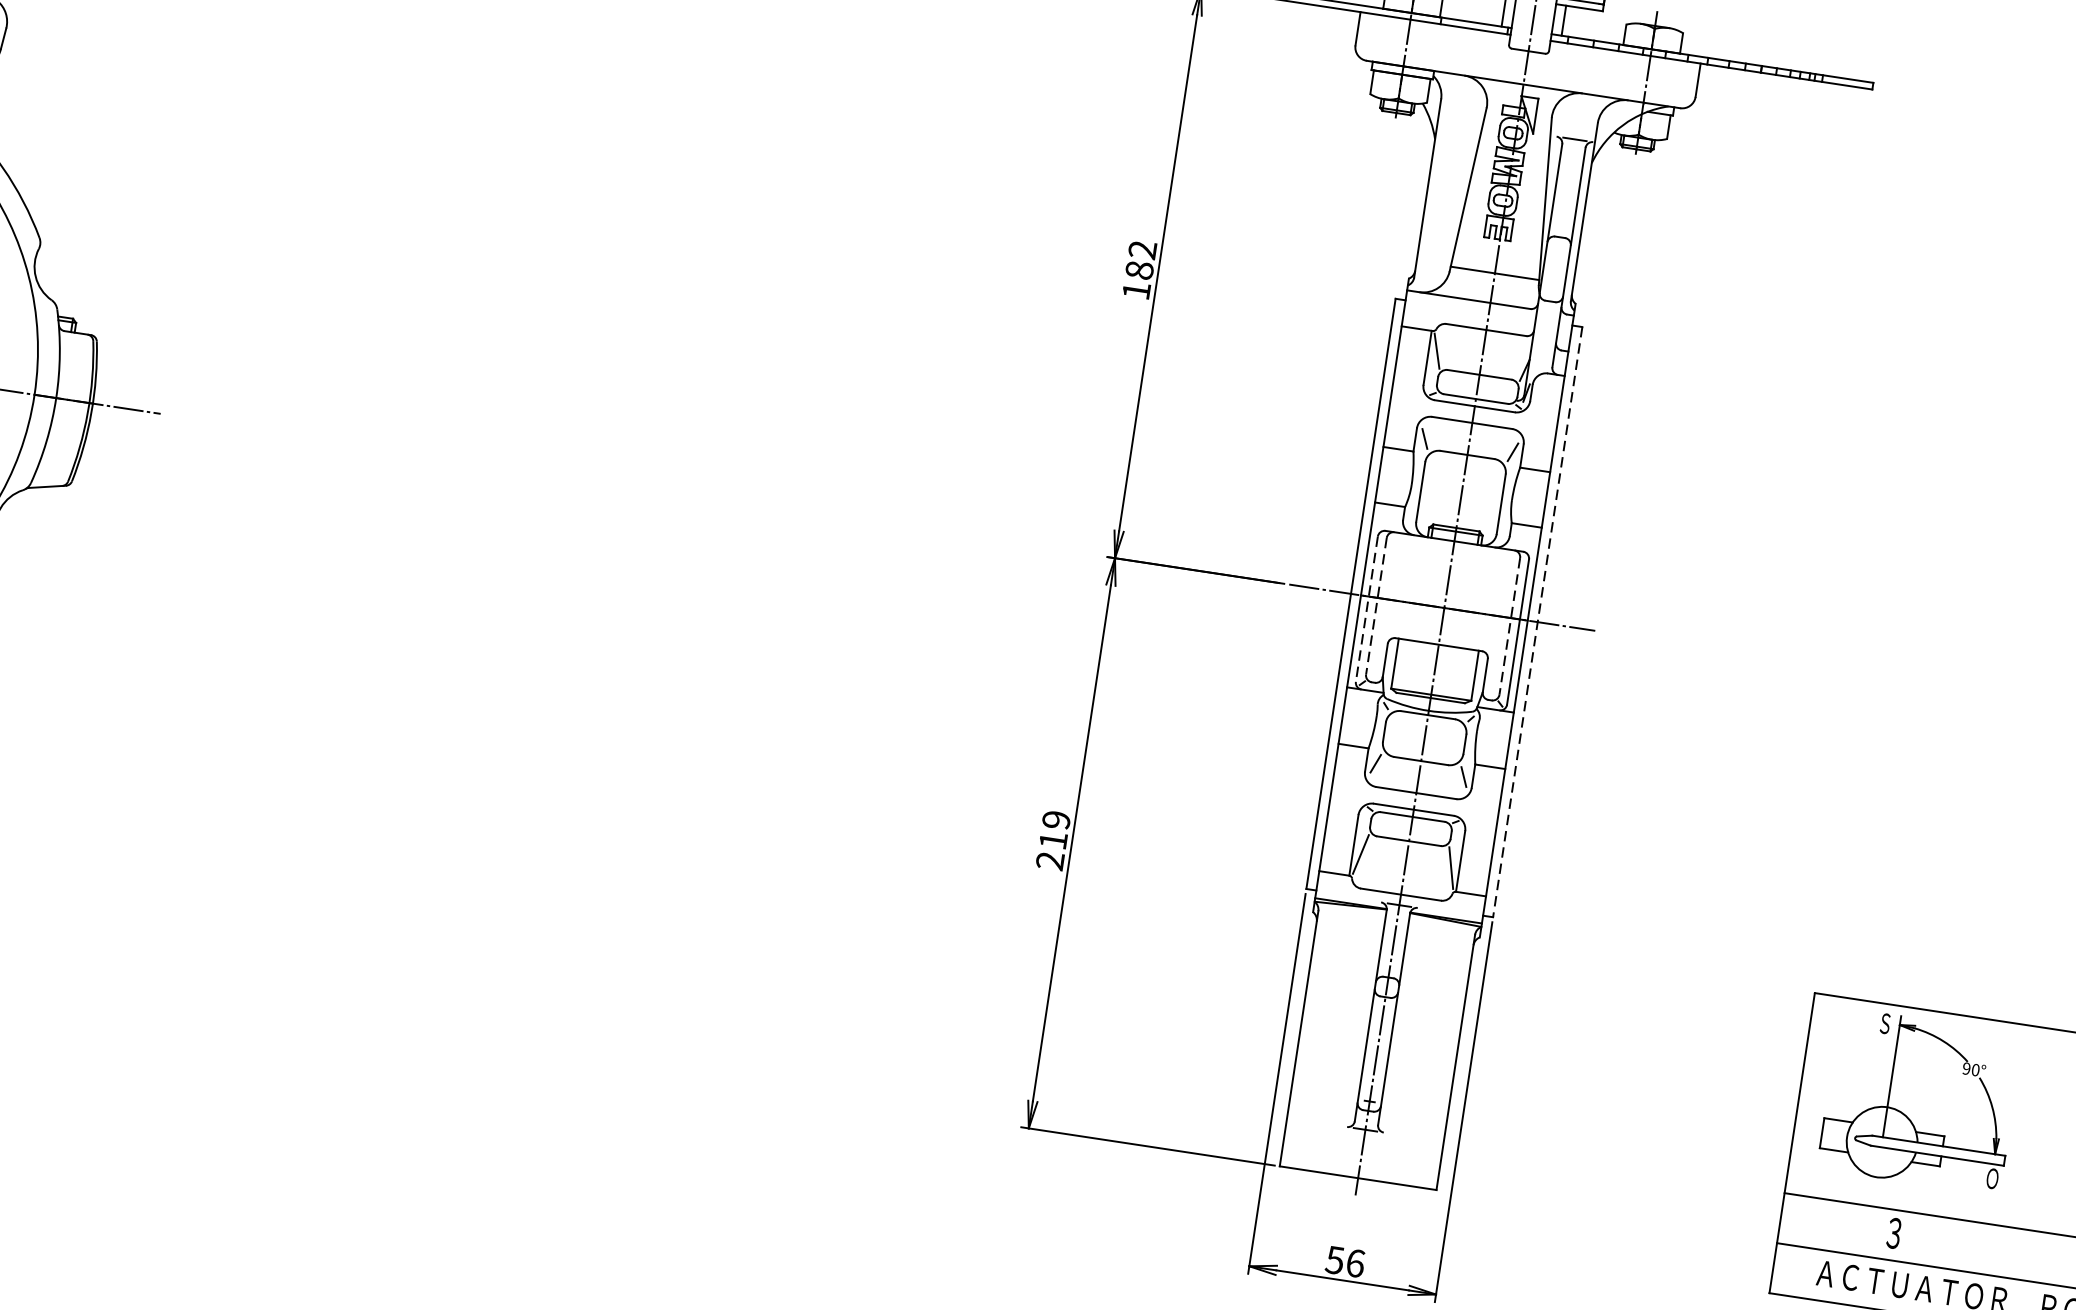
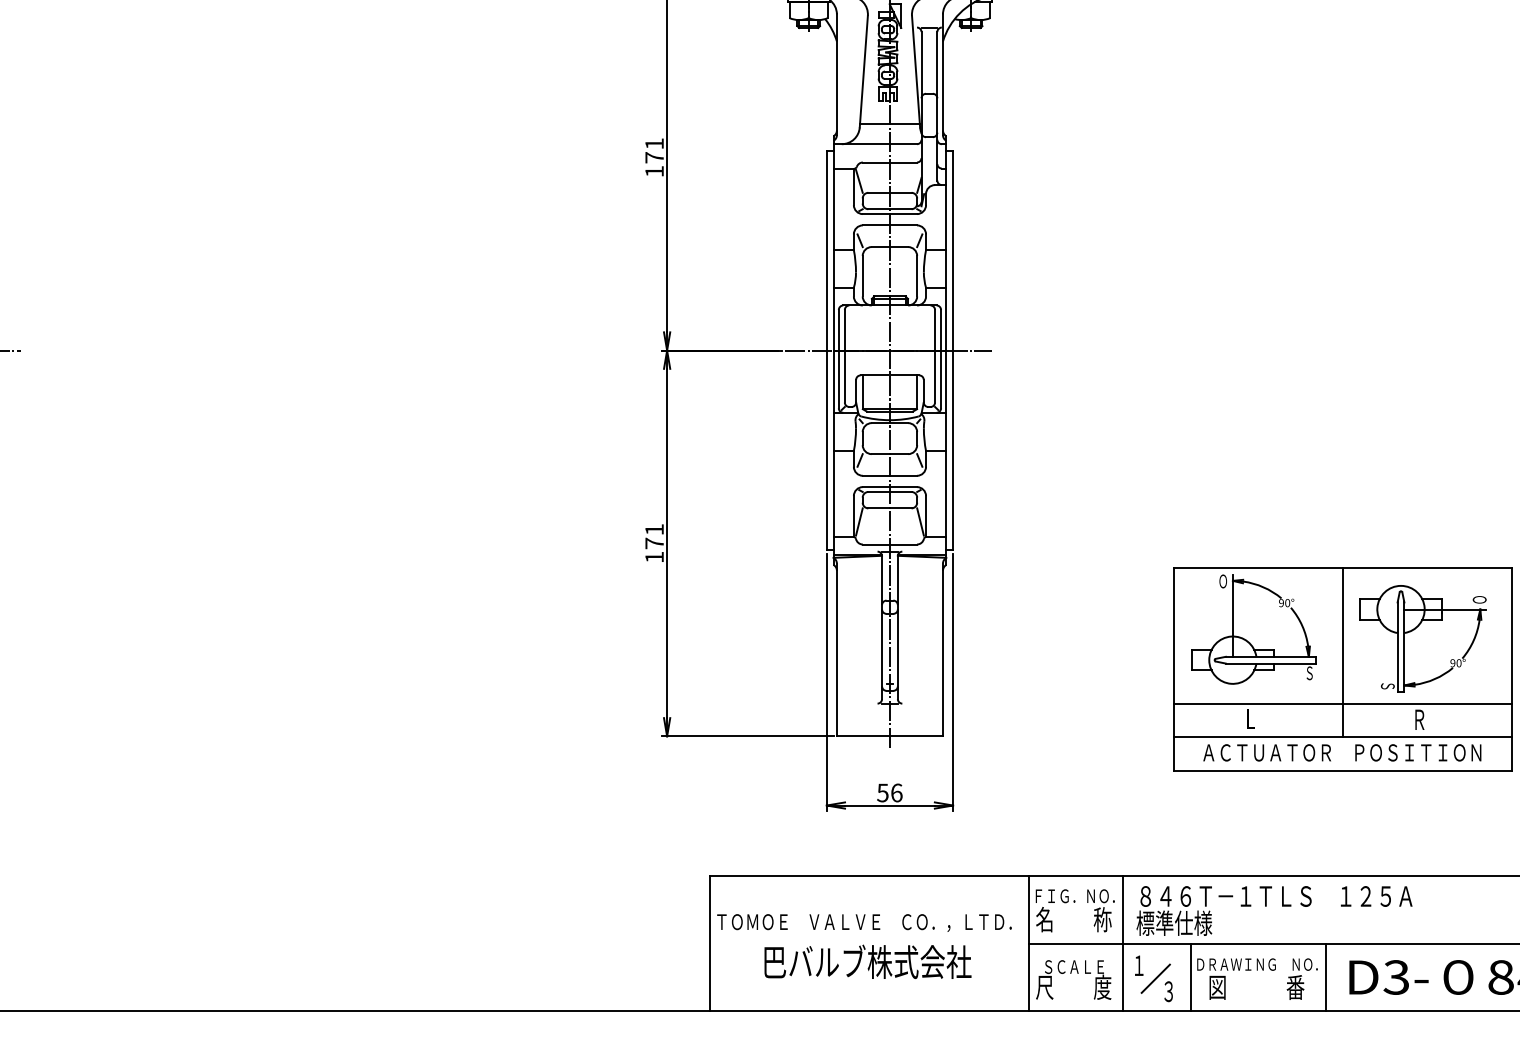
text: (1141, 259) -> (654, 150), 182 -> 171
line: (1375, 606) -> (844, 356), dashed -> solid
line: (1366, 609) -> (838, 359), dashed -> solid
line: (1538, 622) -> (953, 350), dashed -> solid
line: (1510, 626) -> (935, 356), dashed -> solid
text: (1053, 840) -> (654, 543), 219 -> 171
text: (1884, 1022) -> (1222, 580), Ｓ -> Ｏ
line: (2045, 1155) -> (1342, 652), added
text: (1992, 1177) -> (1309, 672), Ｏ -> Ｓ
text: (1893, 1232) -> (1249, 718), ３ -> Ｌ

